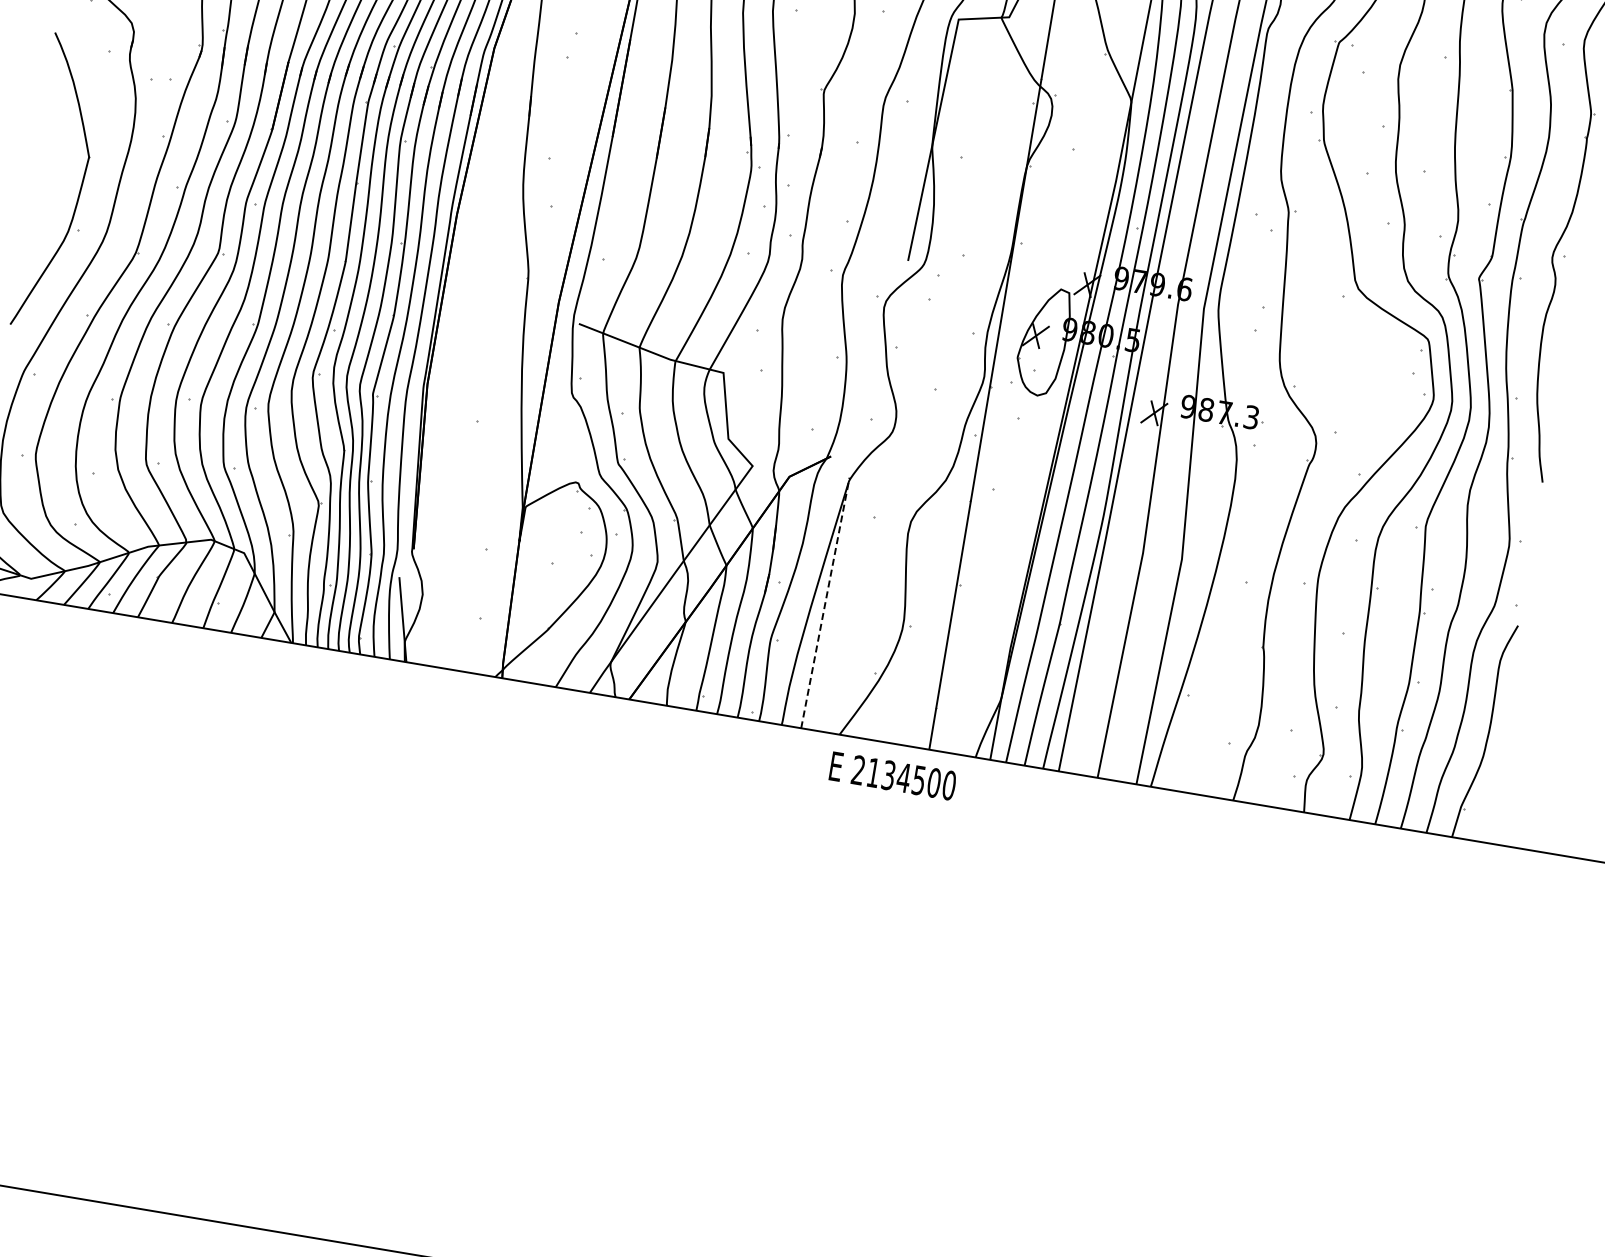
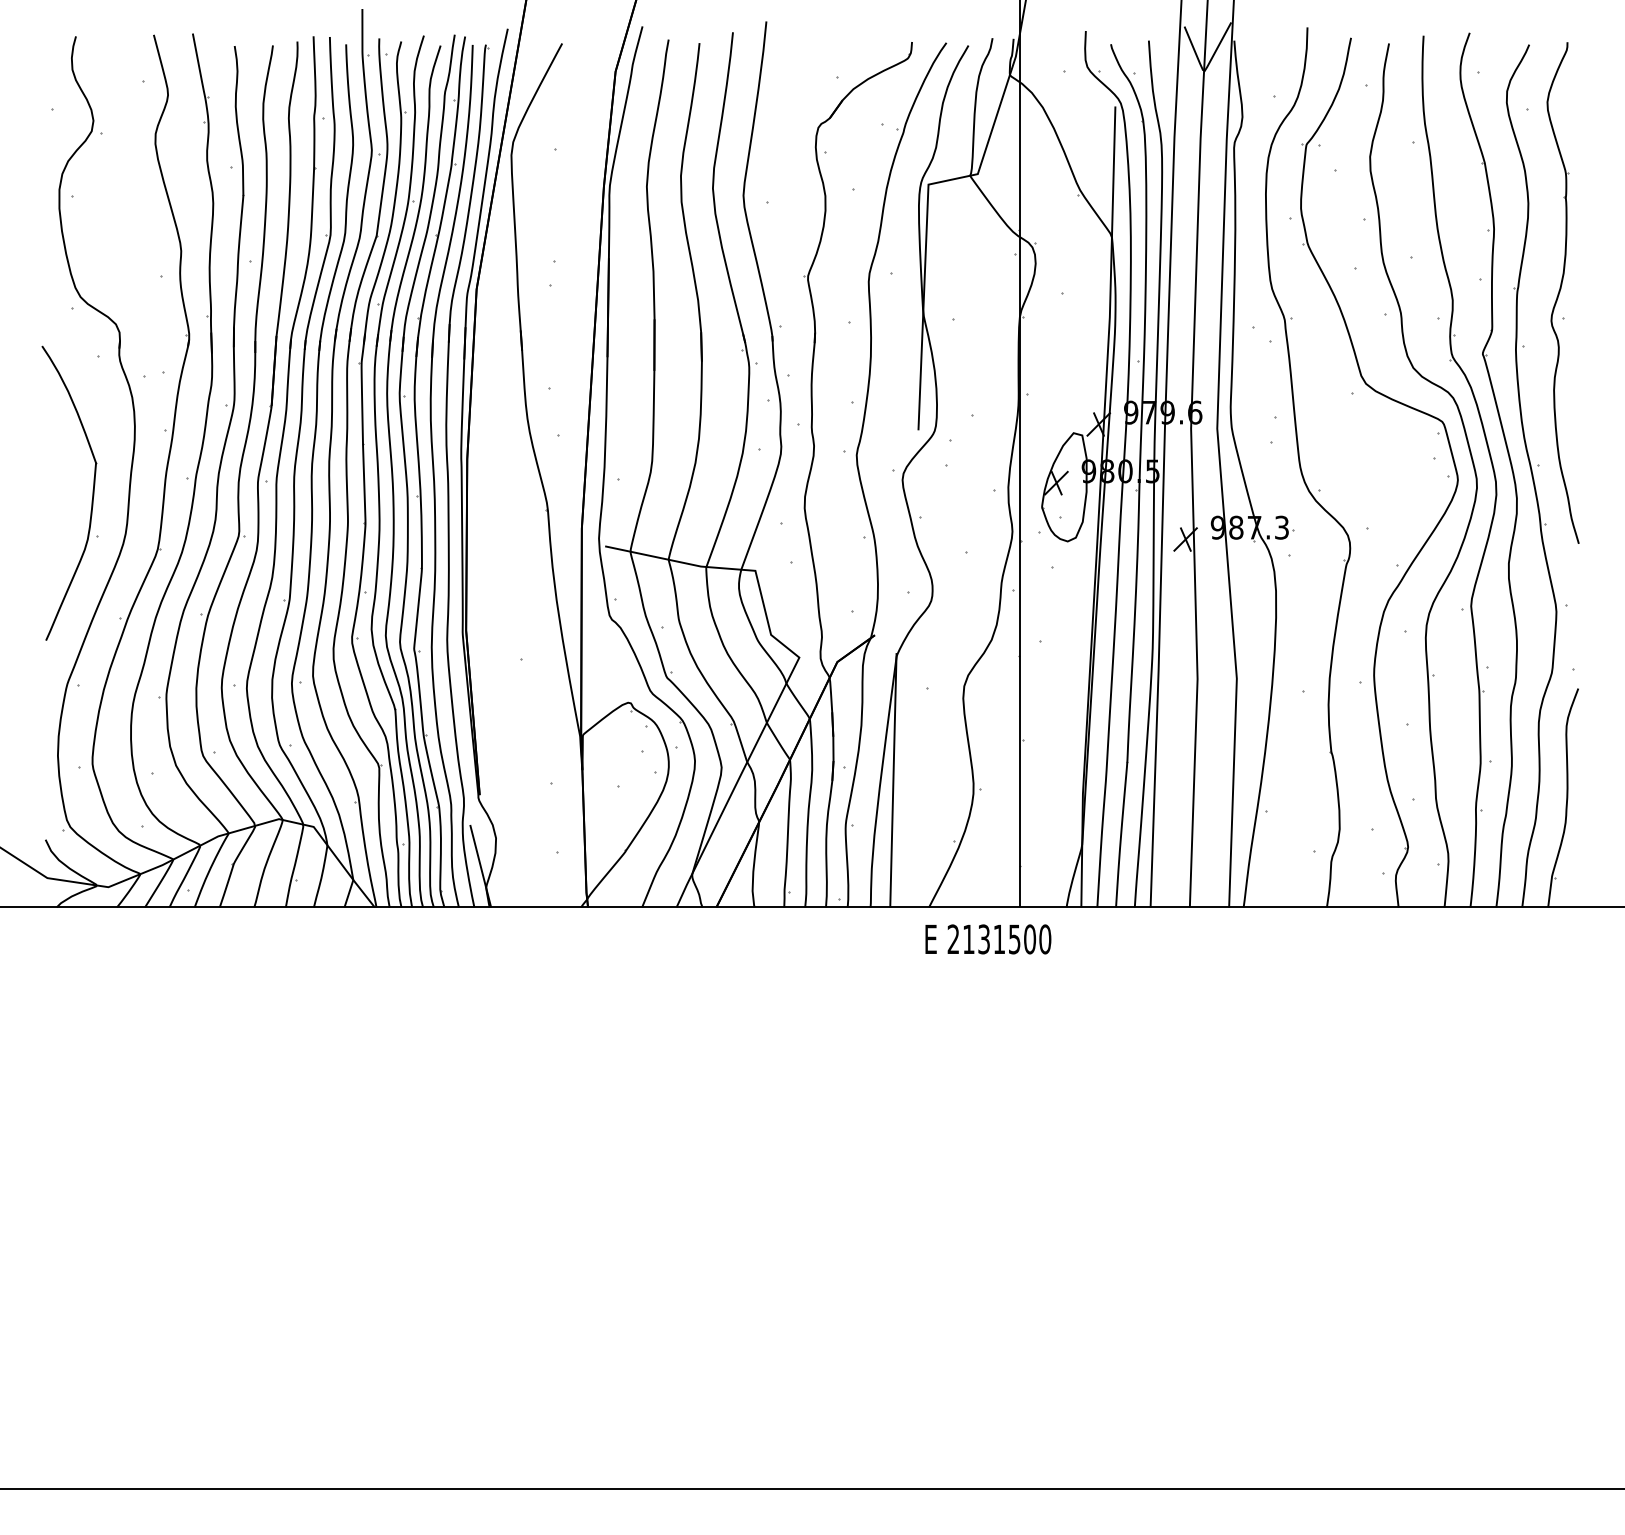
line: (825, 602) -> (893, 779), dashed -> solid
text: (904, 777) -> (999, 938), 2134500 -> 2131500

